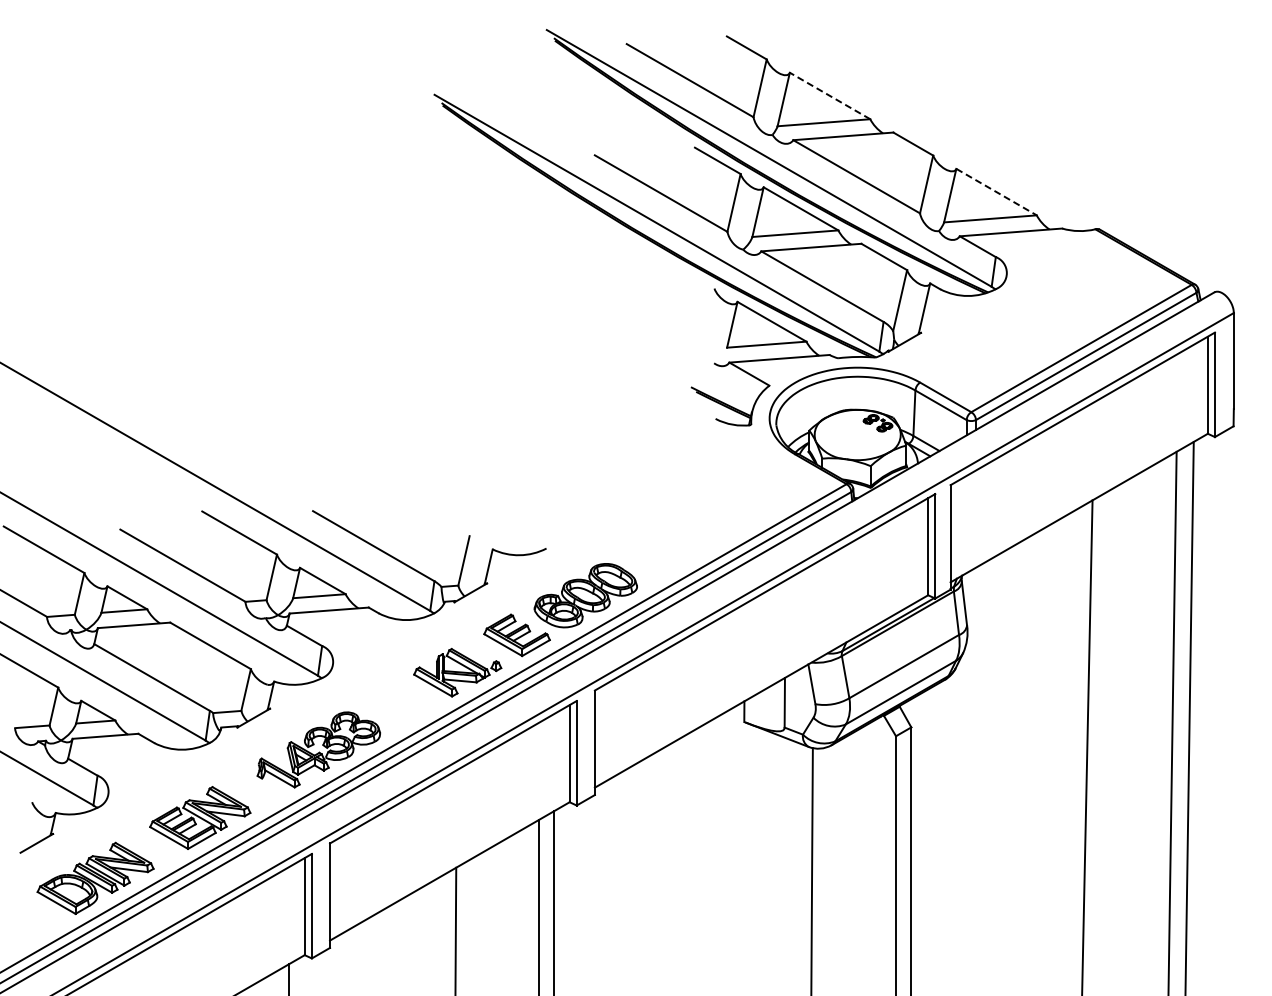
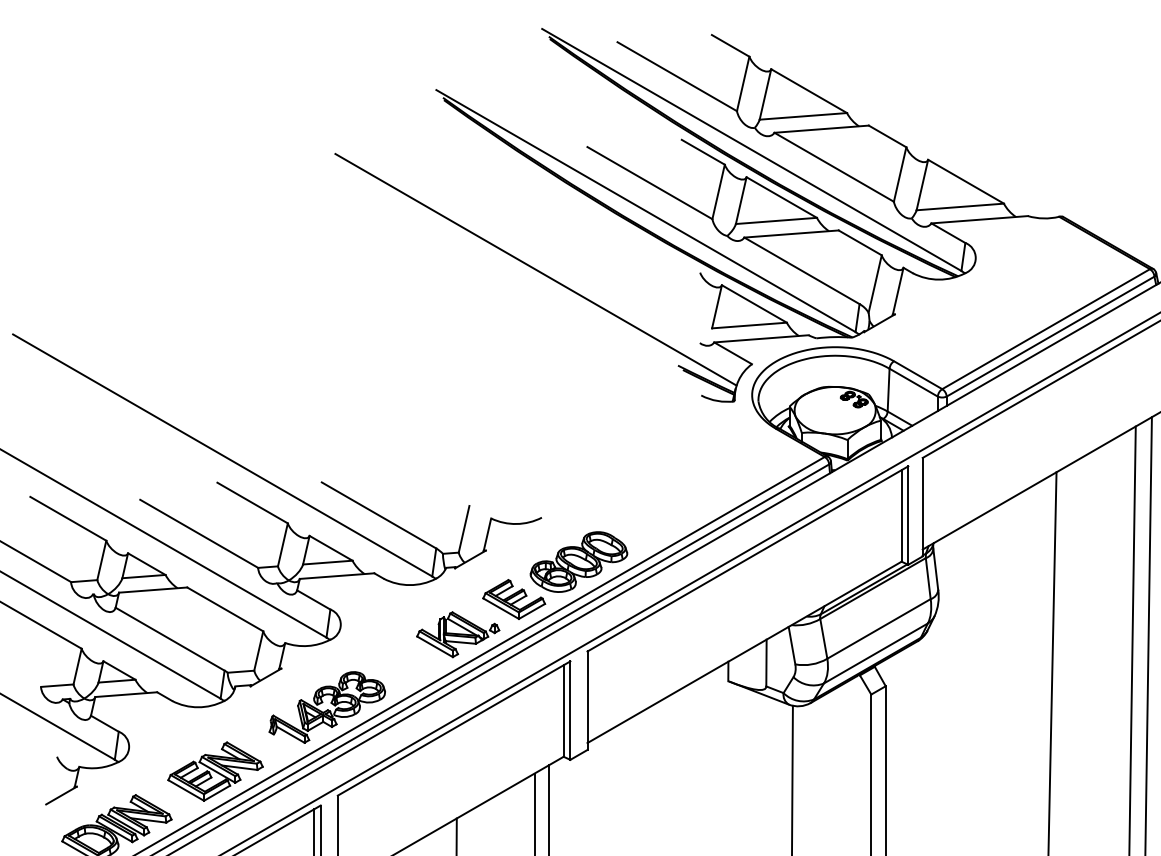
line: (829, 95) -> (808, 90), dashed -> solid
line: (997, 192) -> (966, 182), dashed -> solid
line: (539, 285) -> (535, 269), added

